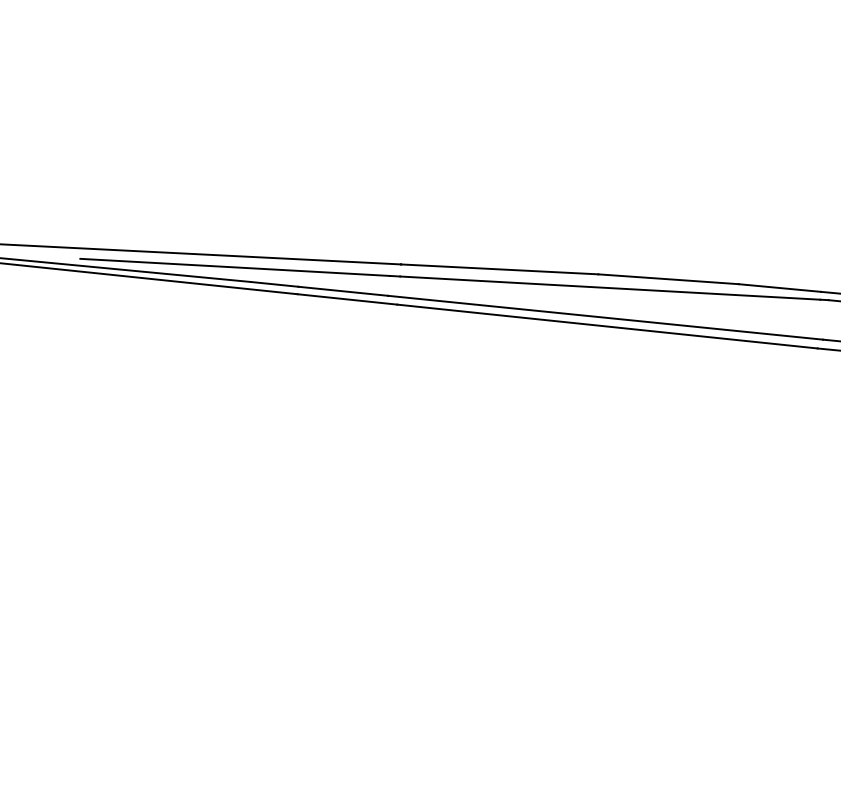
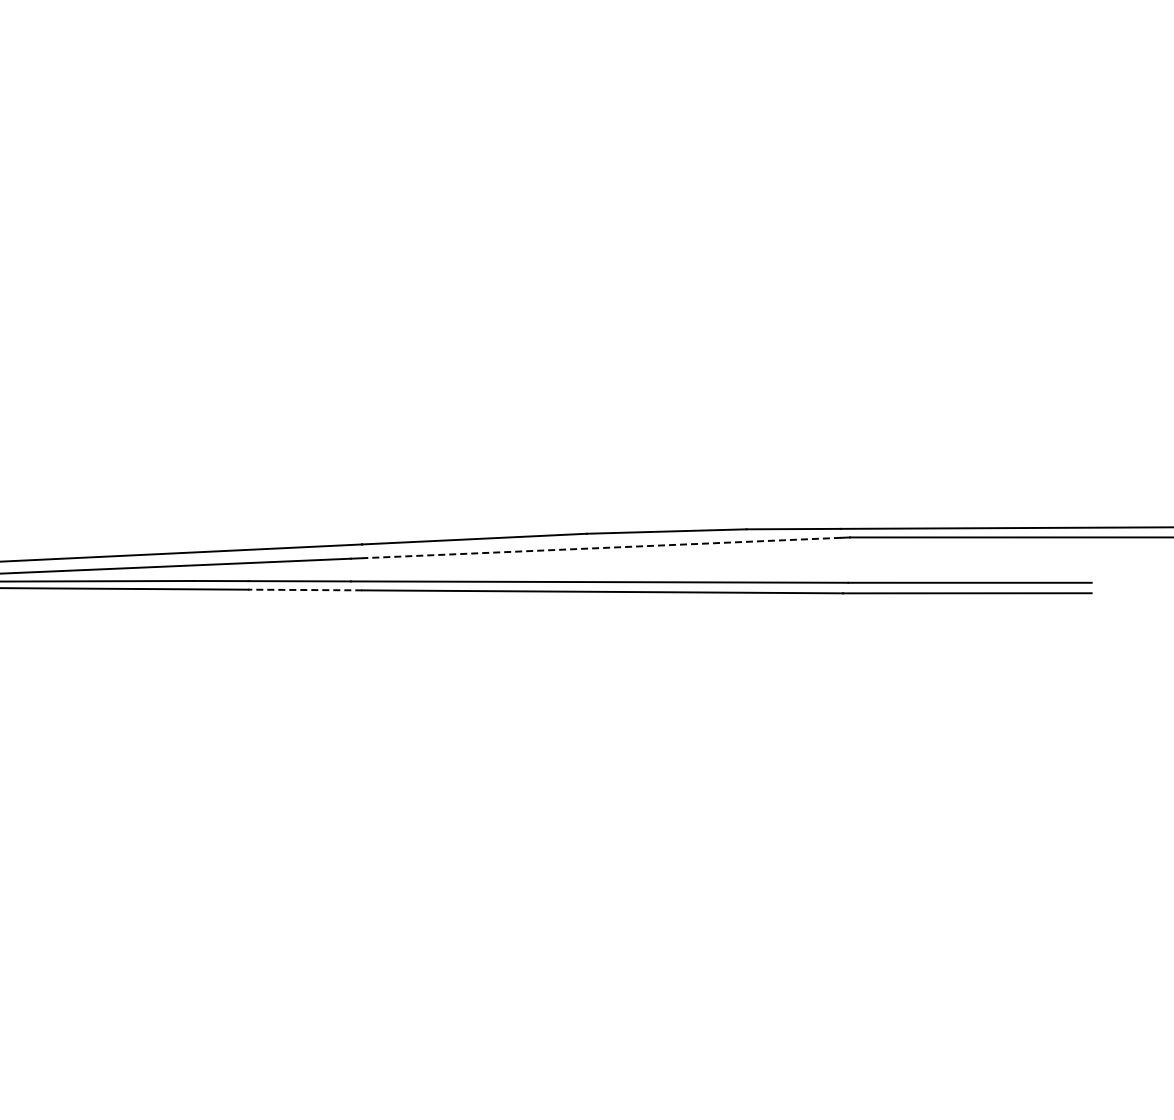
line: (610, 288) -> (601, 548), solid -> dashed
line: (346, 299) -> (304, 590), solid -> dashed

